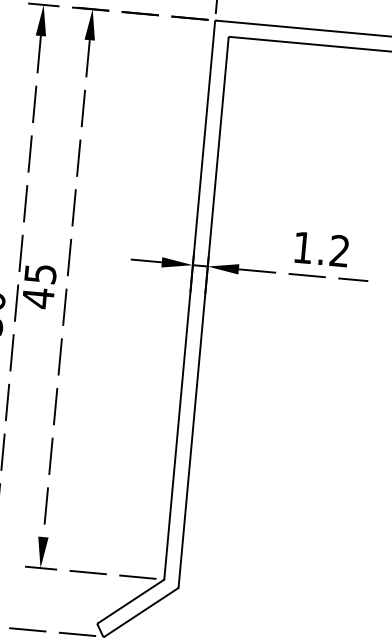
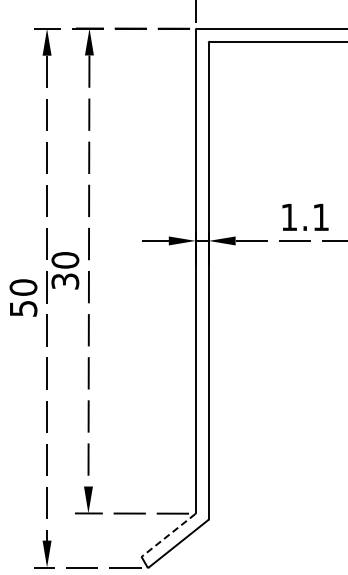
text: (339, 250) -> (320, 216), 1.2 -> 1.1
text: (39, 286) -> (65, 271), 45 -> 30
line: (130, 601) -> (168, 535), solid -> dashed

